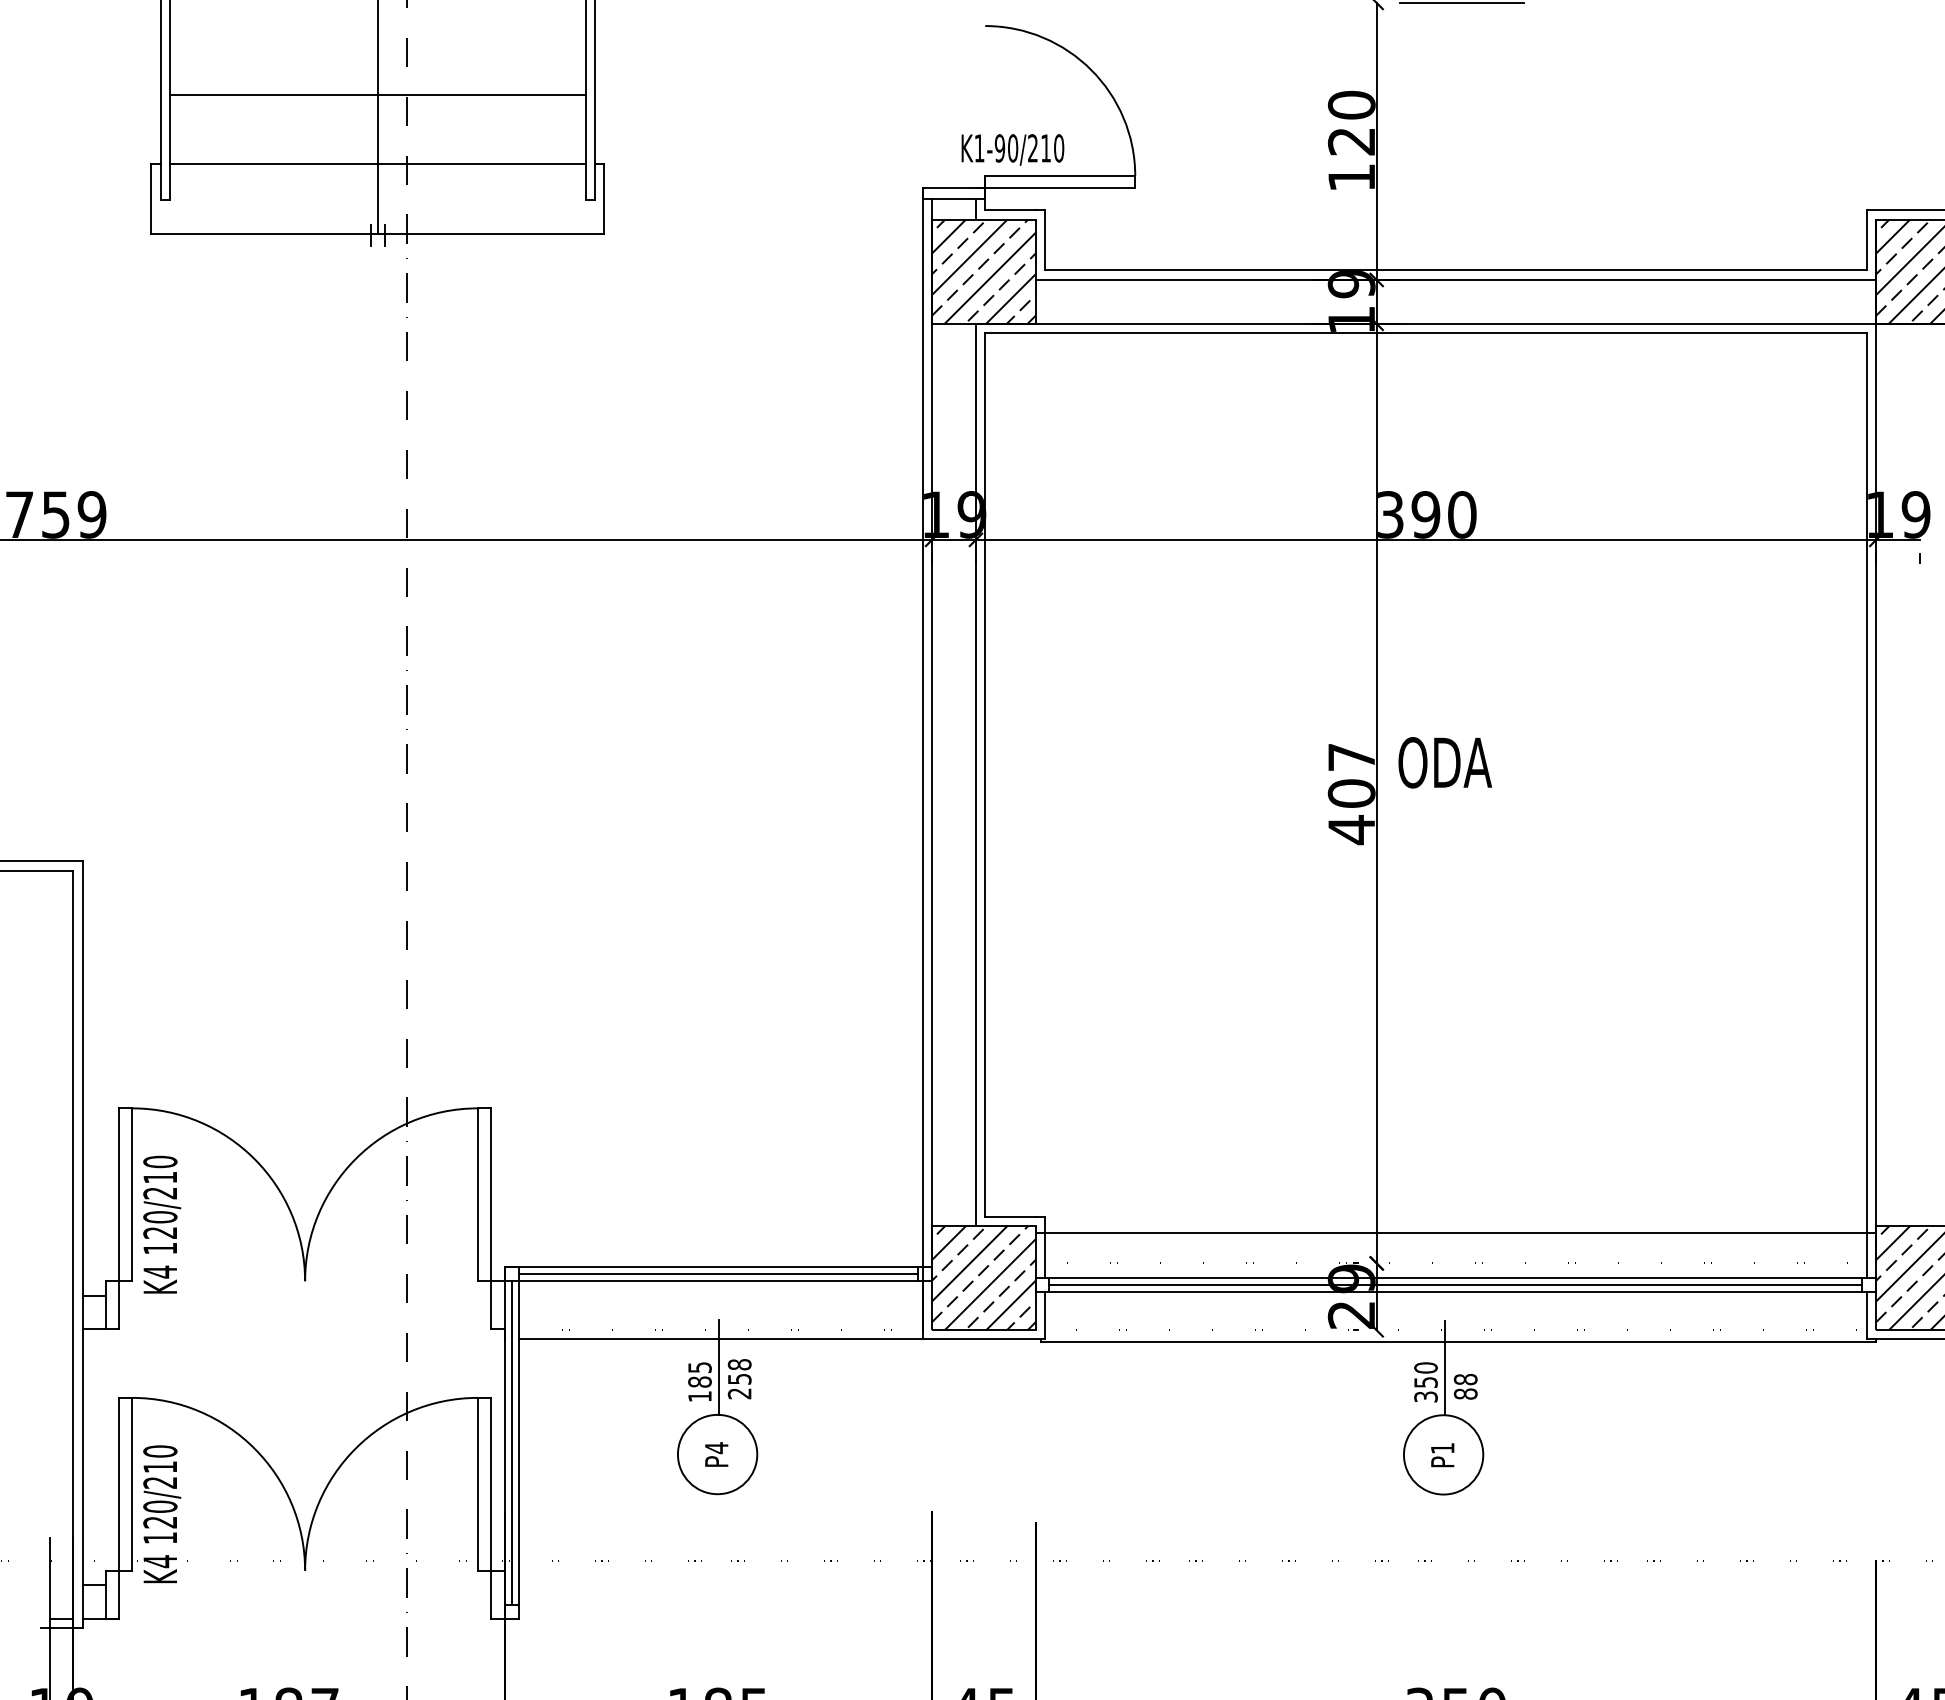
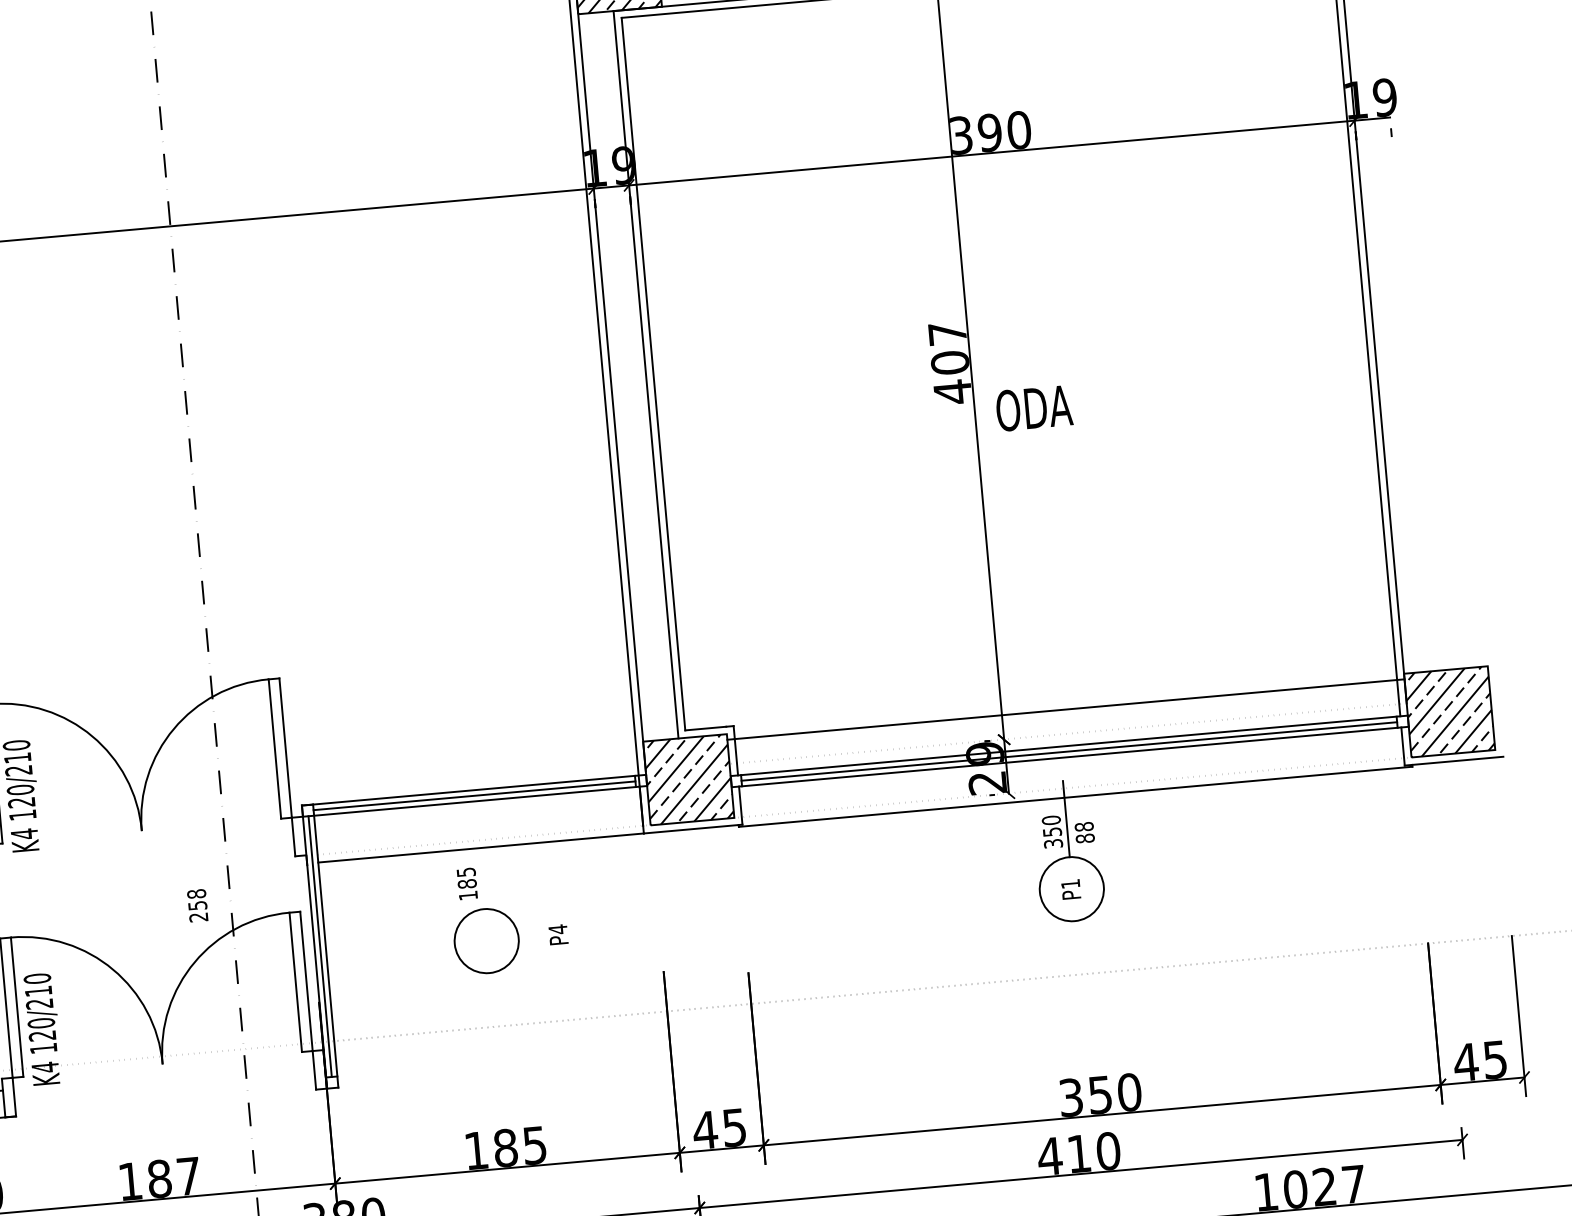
text: (1445, 762) -> (1034, 408), moved
line: (718, 1367) -> (481, 870), removed
text: (739, 1379) -> (197, 905), moved
text: (716, 1454) -> (558, 934), moved

